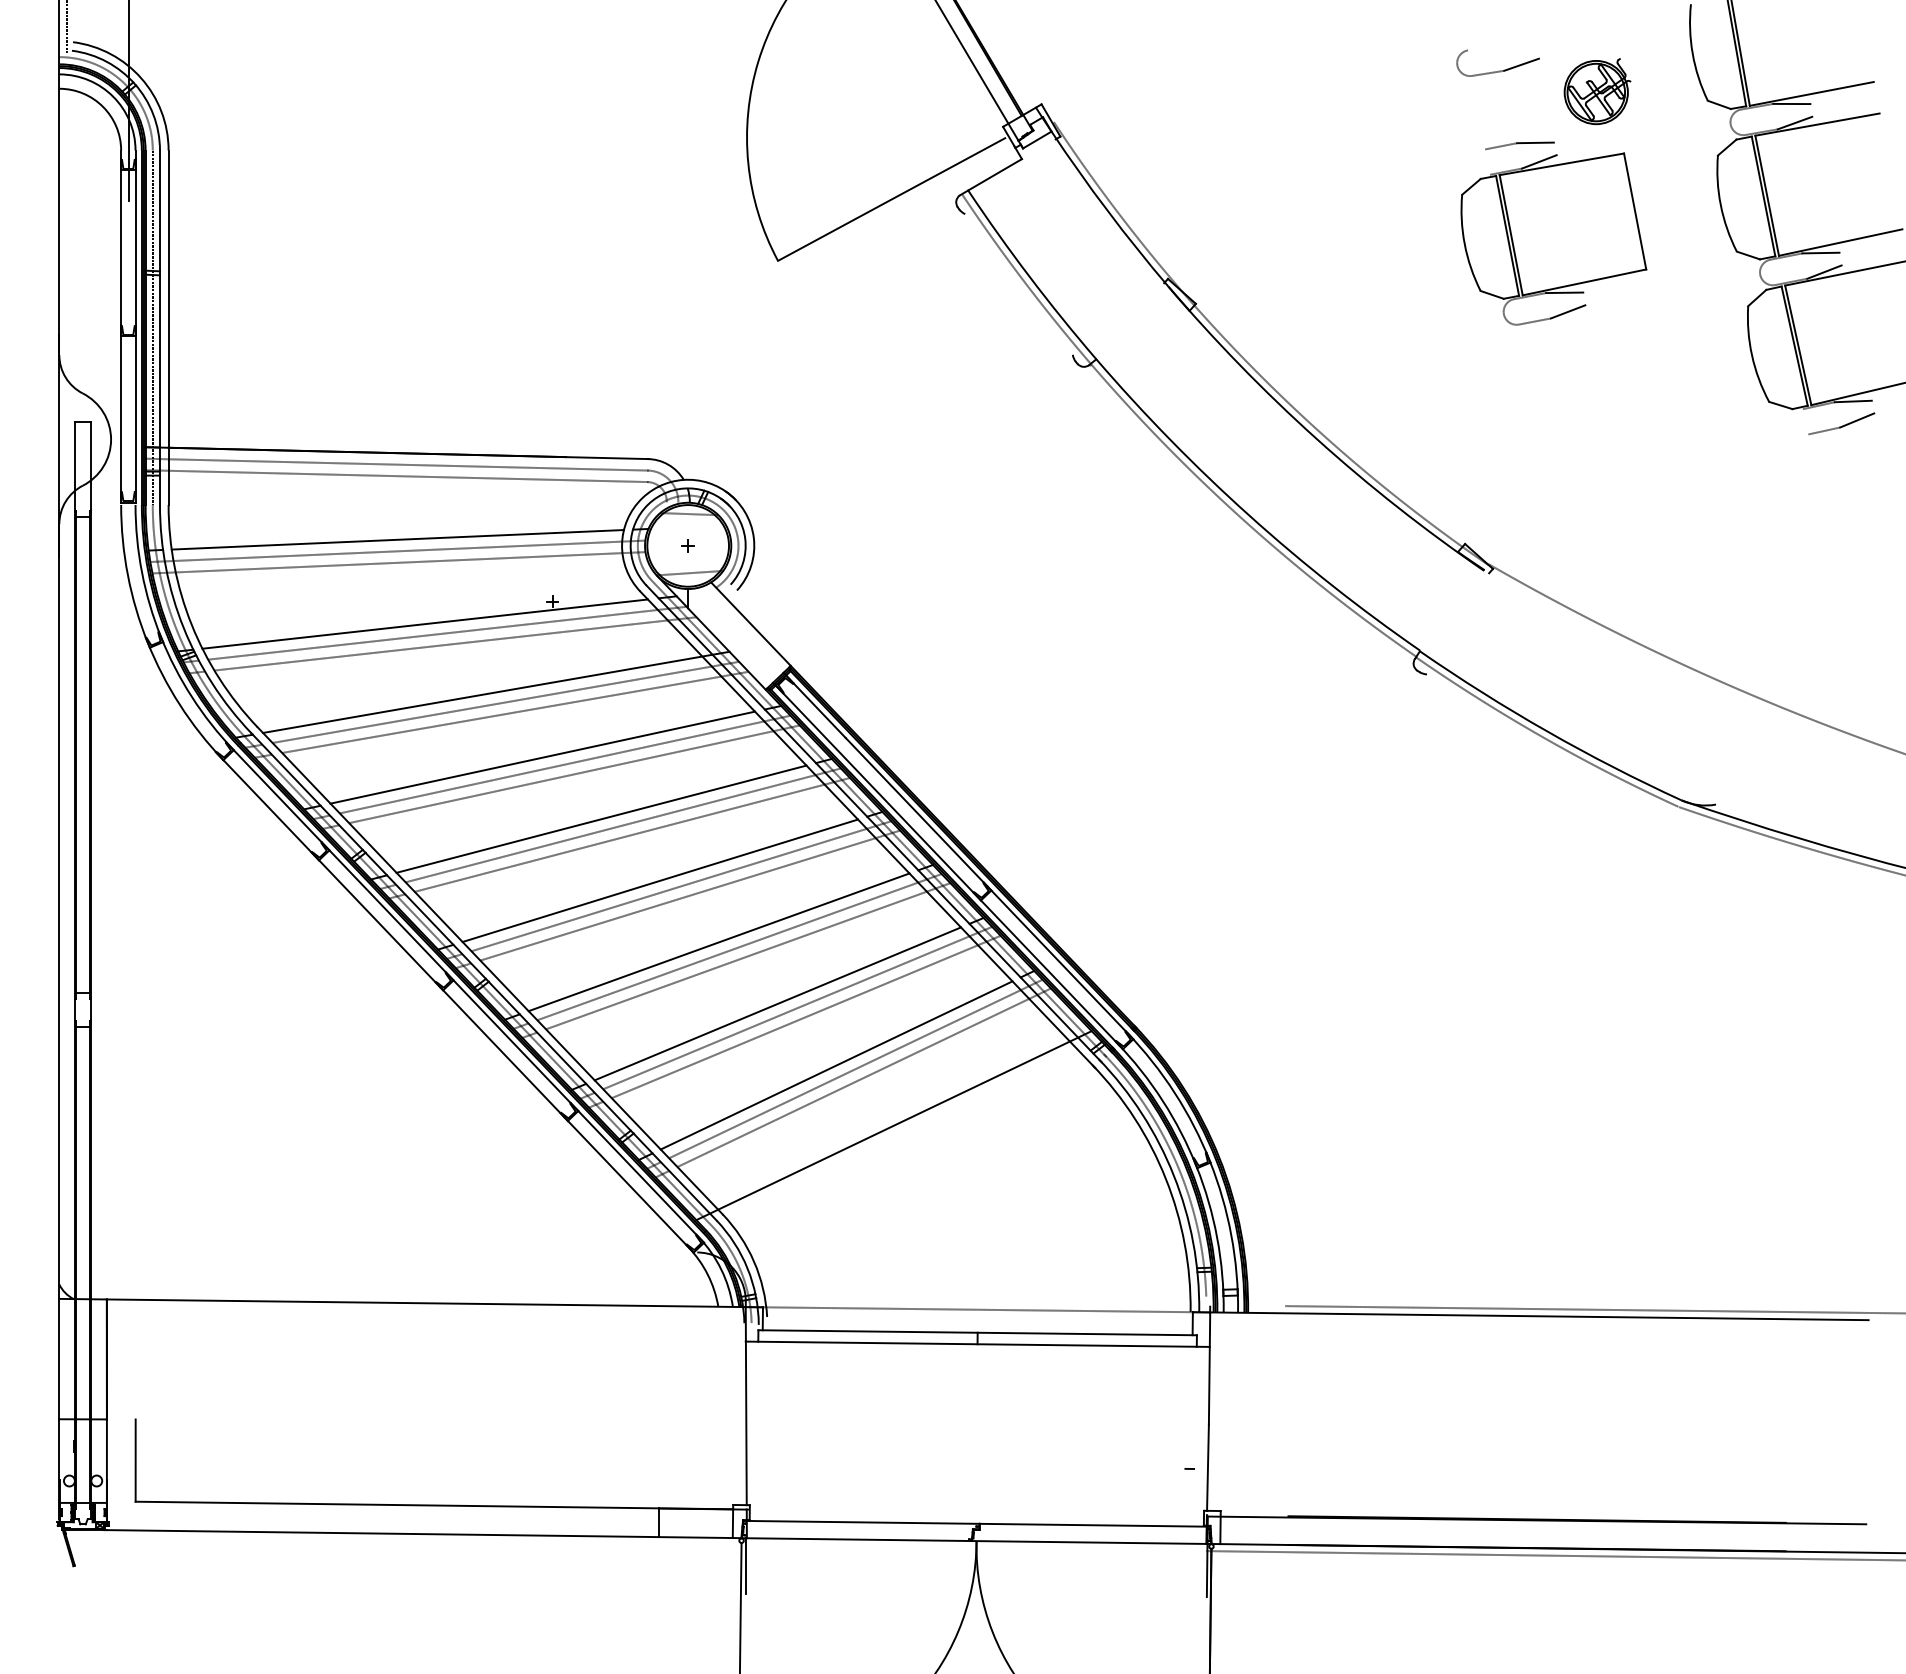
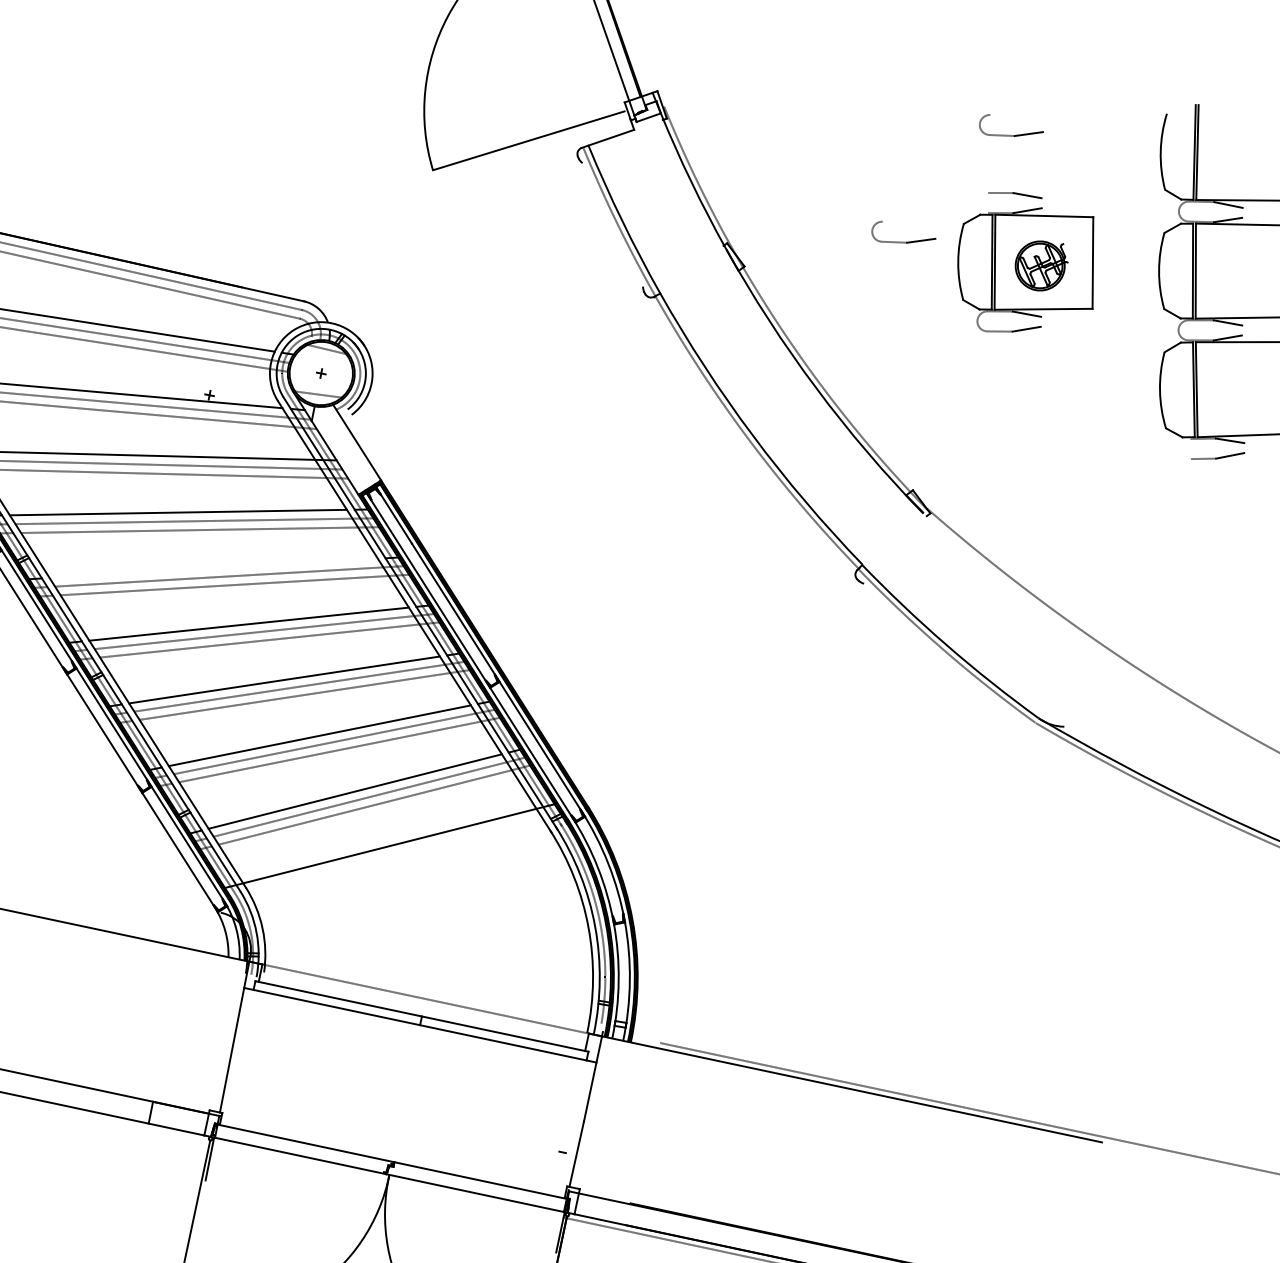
part: (1597, 91) -> (1041, 265), moved
part: (1389, 232) -> (902, 241), added
line: (601, 818) -> (213, 567), removed

